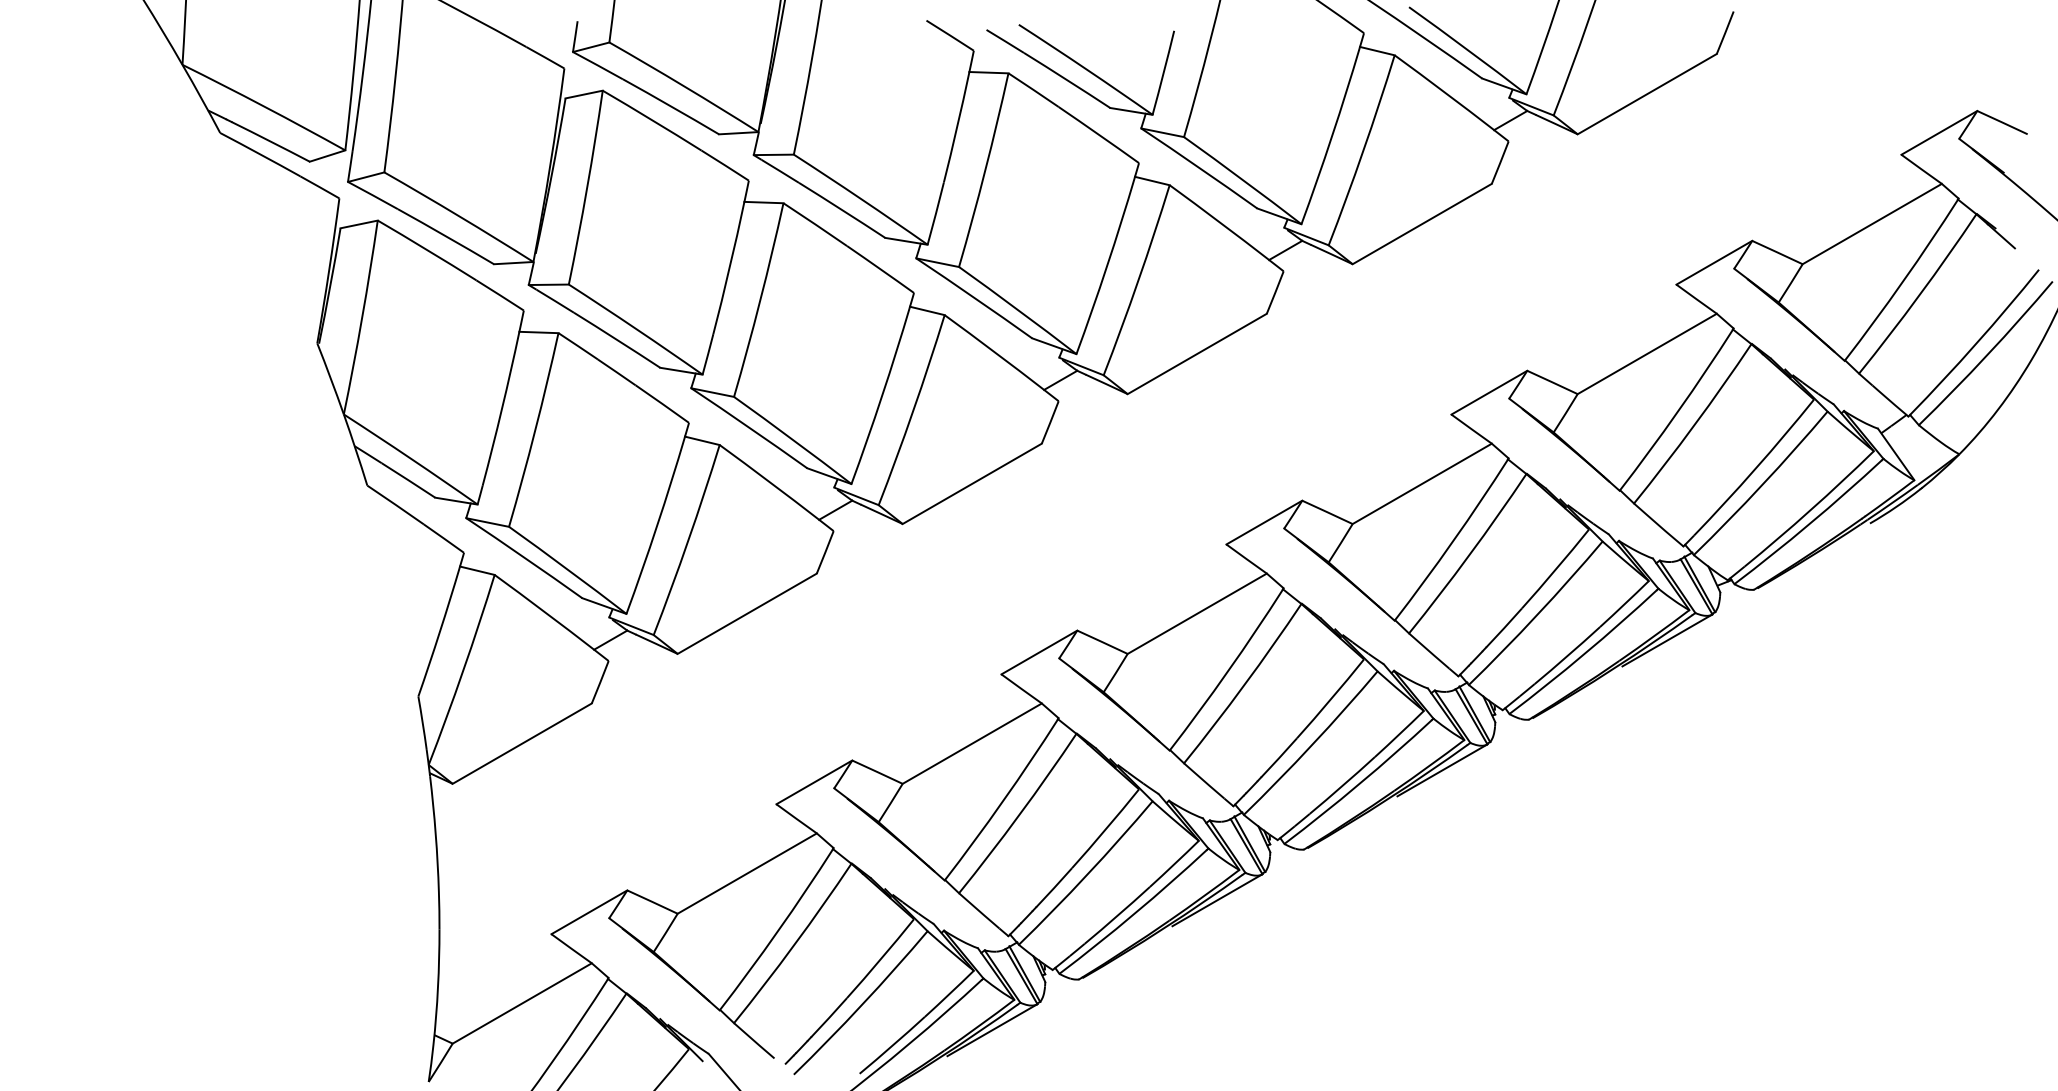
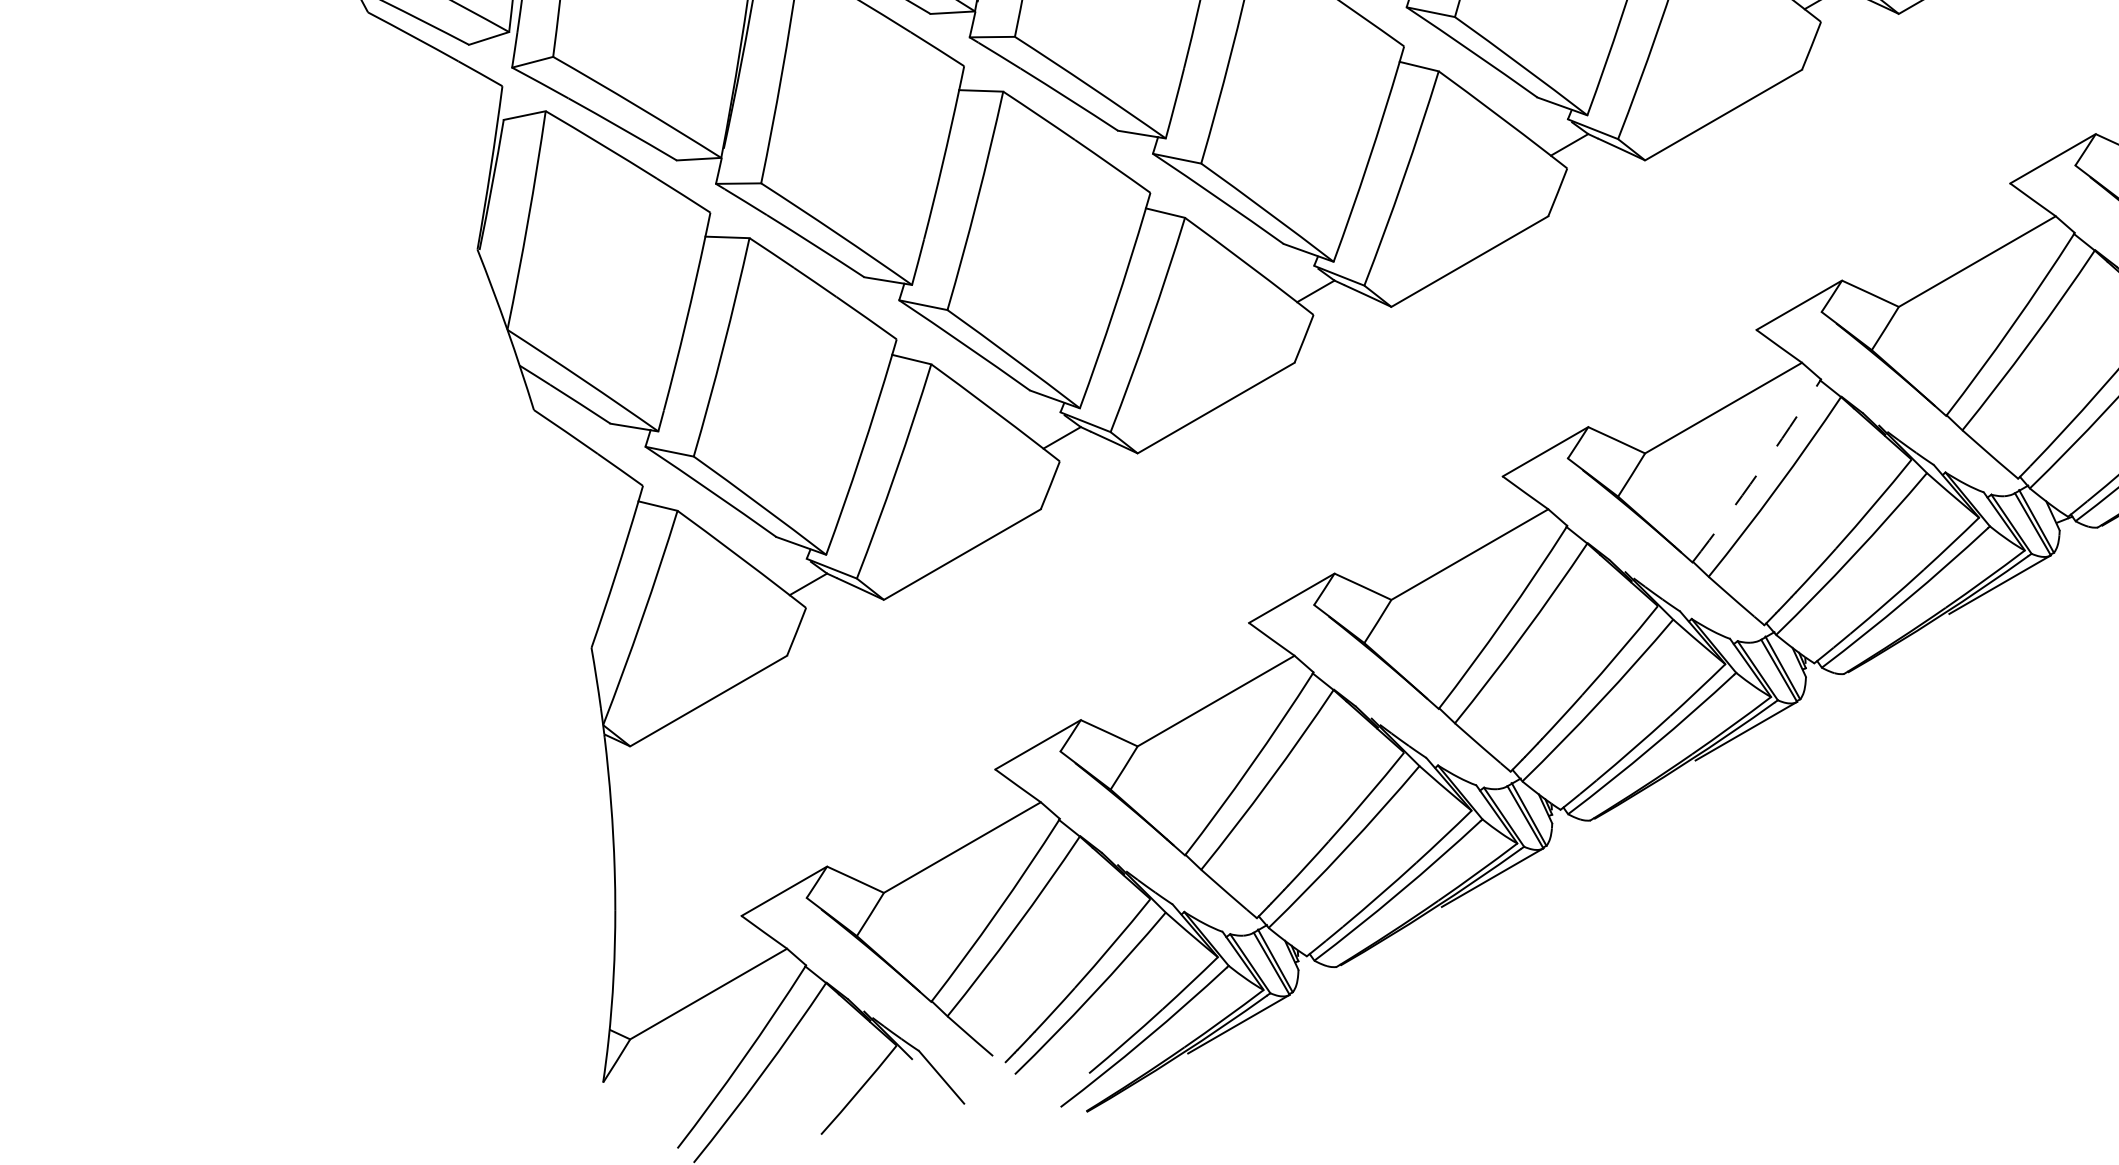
arc: (1453, 541) -> (1758, 473), solid -> dashed

